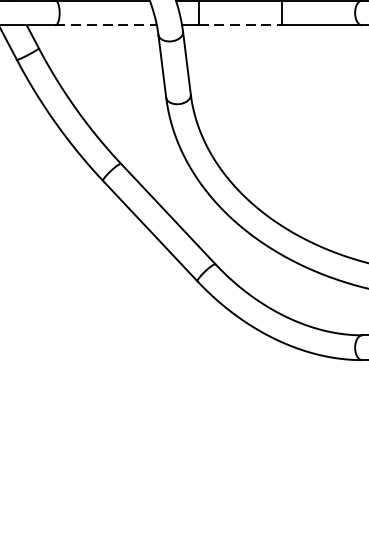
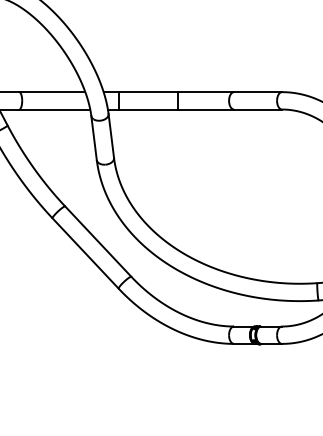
line: (105, 25) -> (54, 109), dashed -> solid
line: (241, 25) -> (149, 109), dashed -> solid

